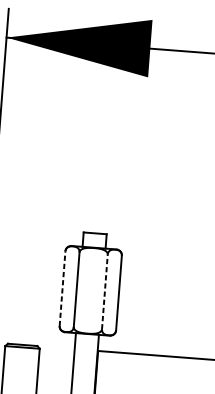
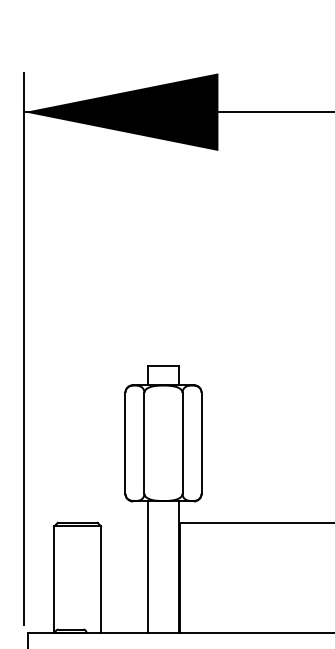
line: (62, 288) -> (125, 442), dashed -> solid
line: (104, 291) -> (182, 442), dashed -> solid

